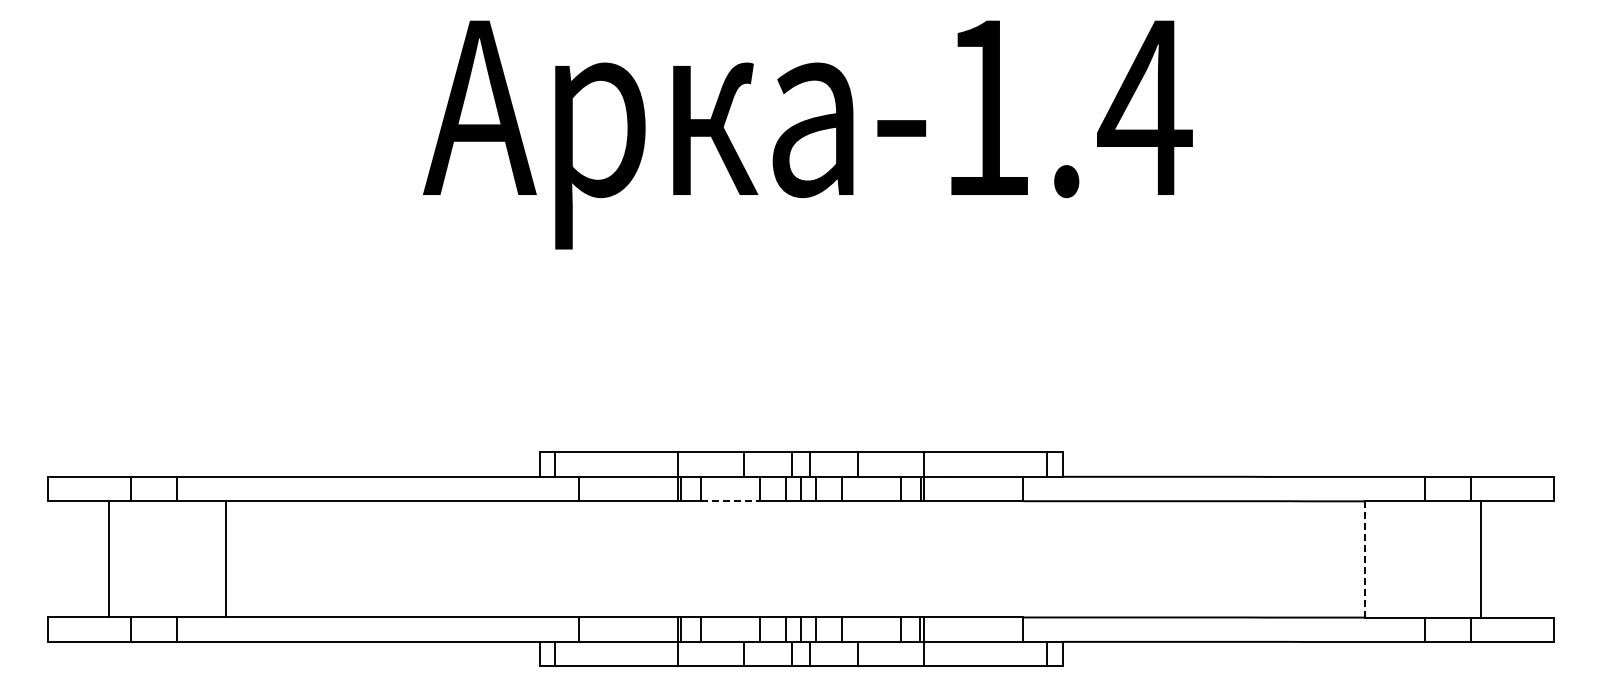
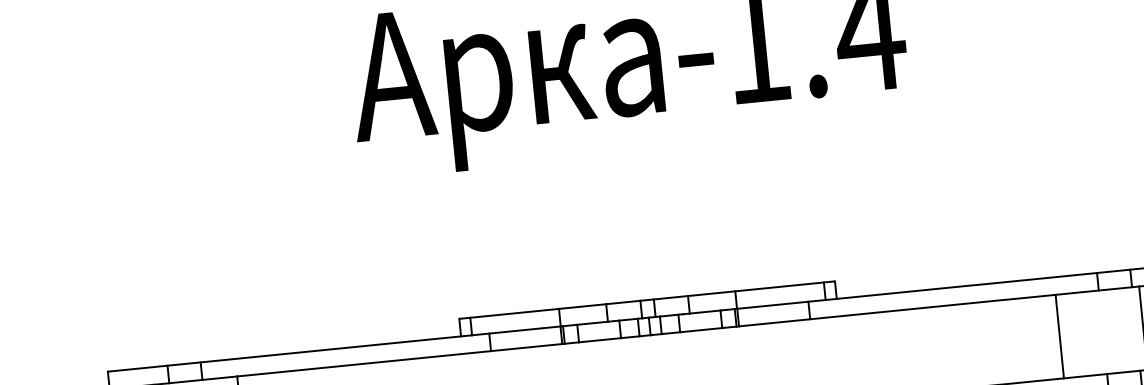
line: (731, 501) -> (600, 340), dashed -> solid
line: (1364, 558) -> (1059, 335), dashed -> solid

